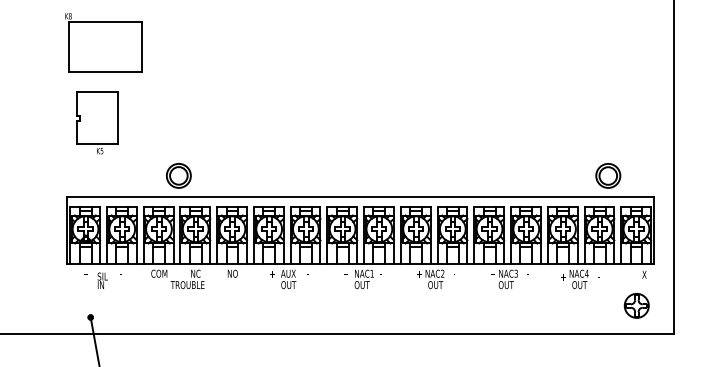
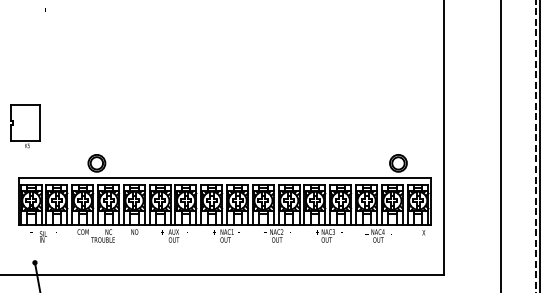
part: (104, 42) -> (44, 69), removed
part: (97, 123) -> (25, 126), moved
part: (636, 305) -> (418, 254), removed

